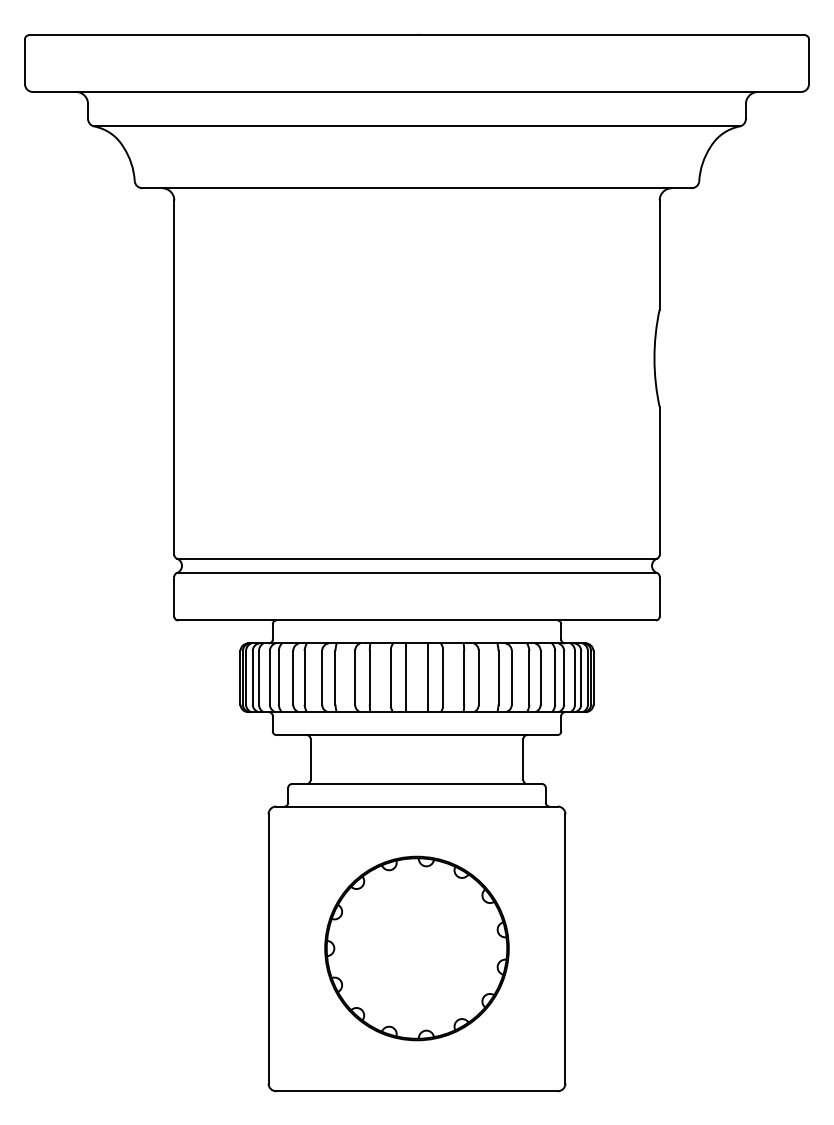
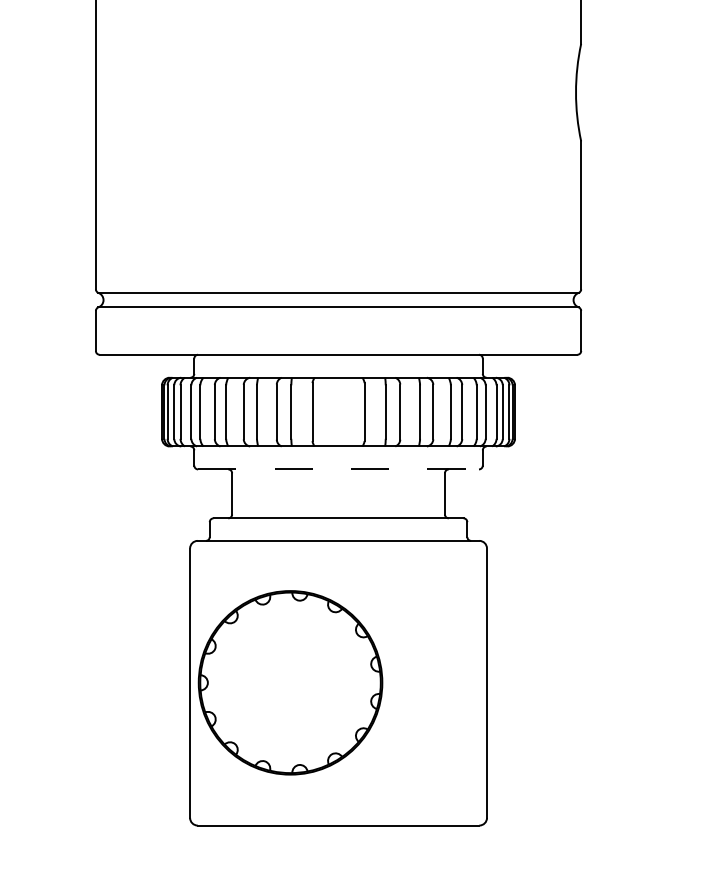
line: (406, 677) -> (328, 411), removed
line: (427, 677) -> (349, 411), removed
line: (417, 735) -> (339, 469), solid -> dashed
part: (416, 948) -> (290, 682), moved

